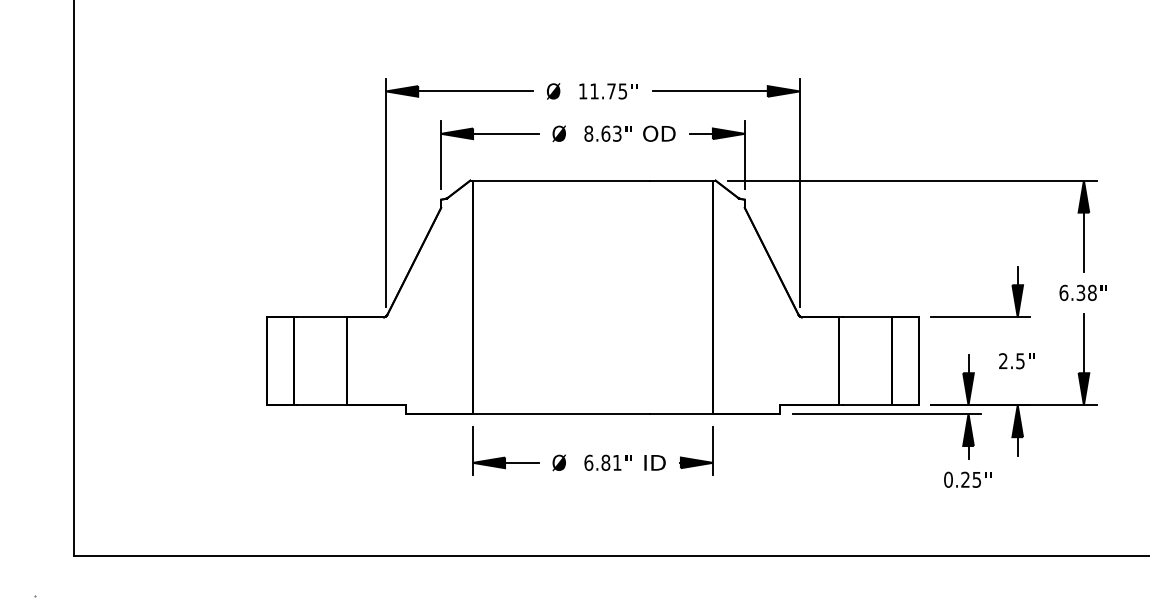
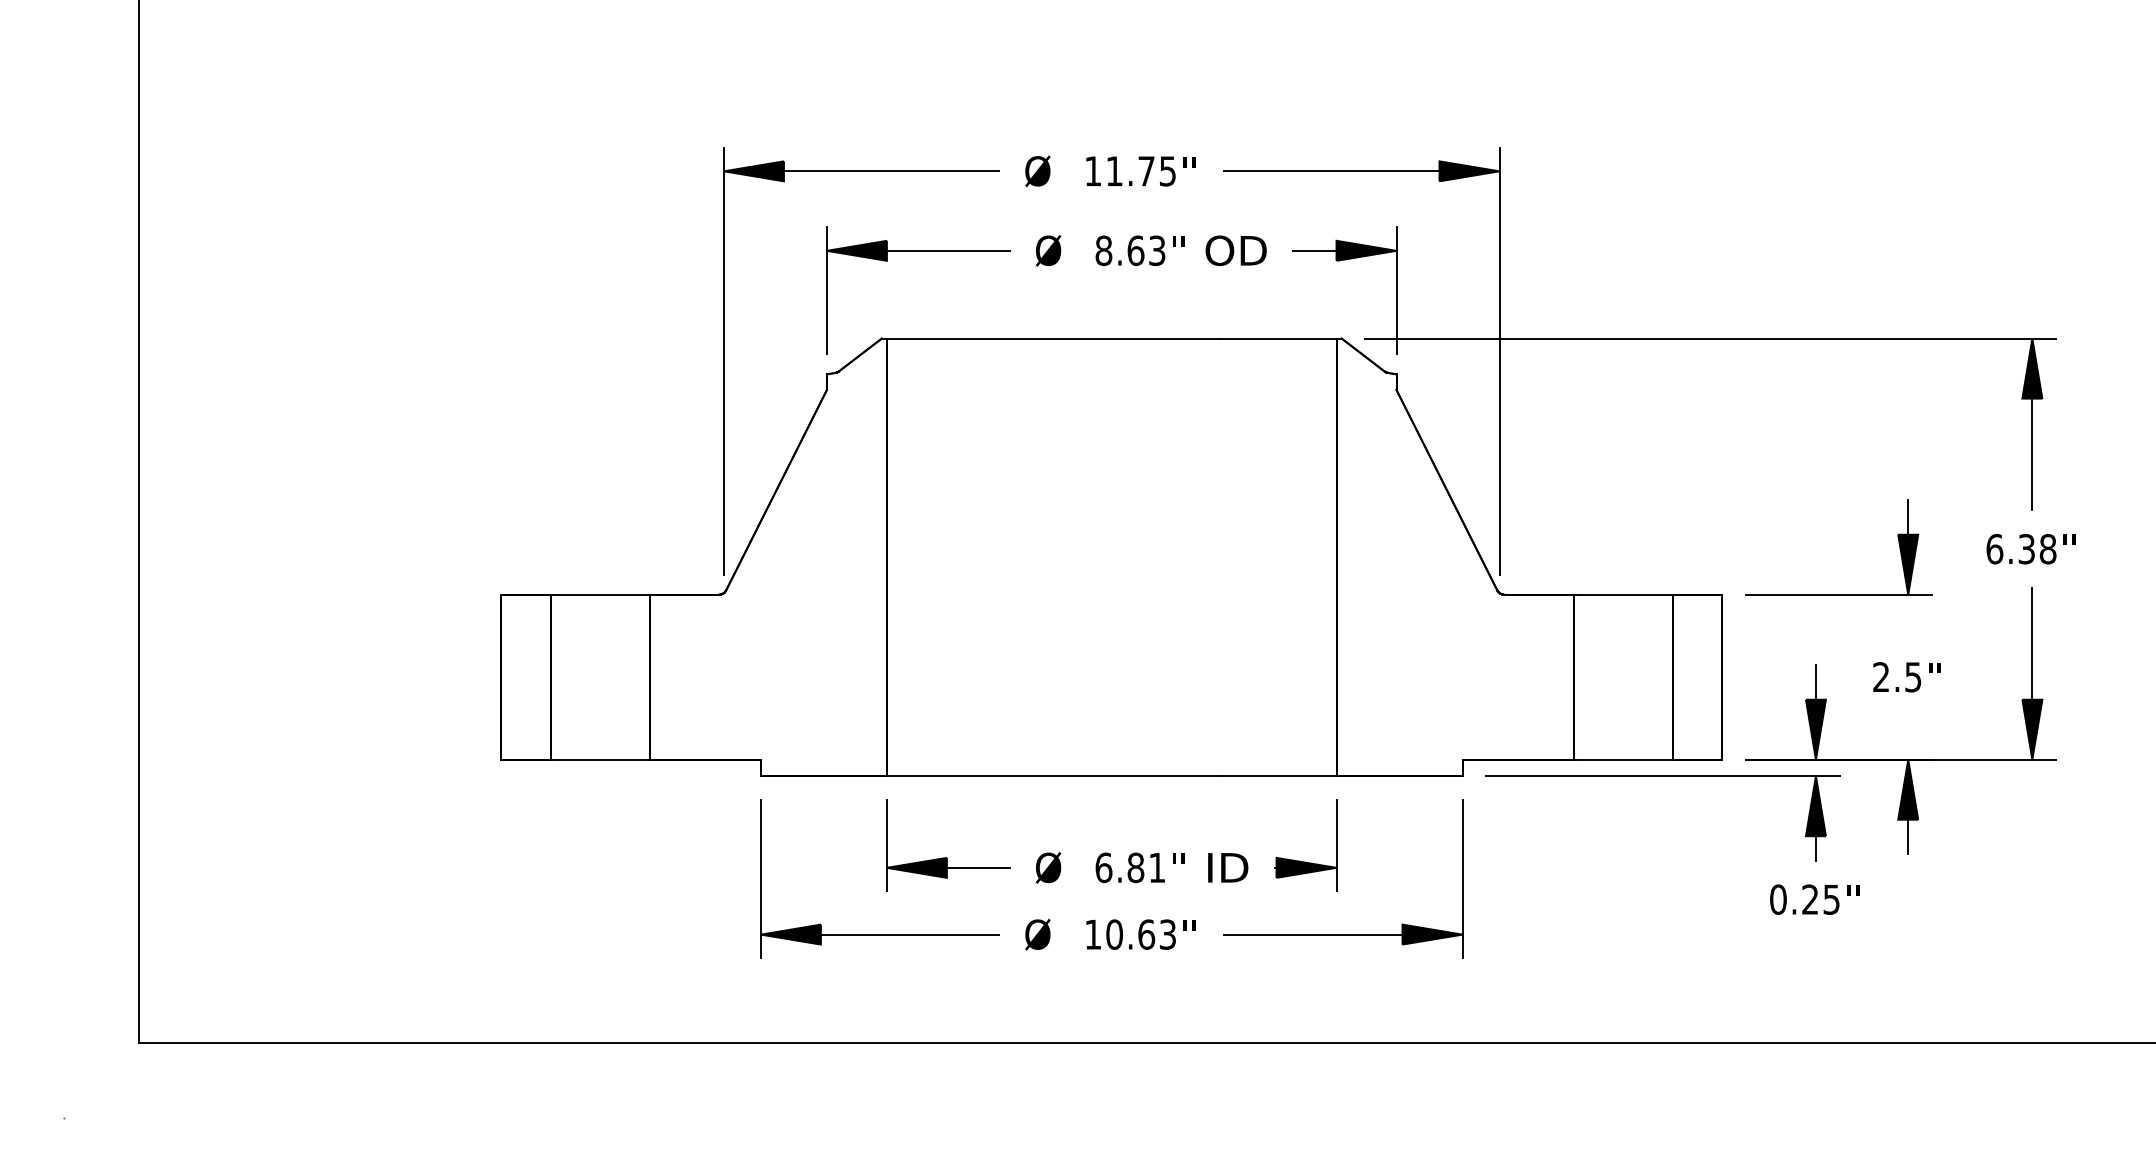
part: (593, 490) -> (1112, 919), added

